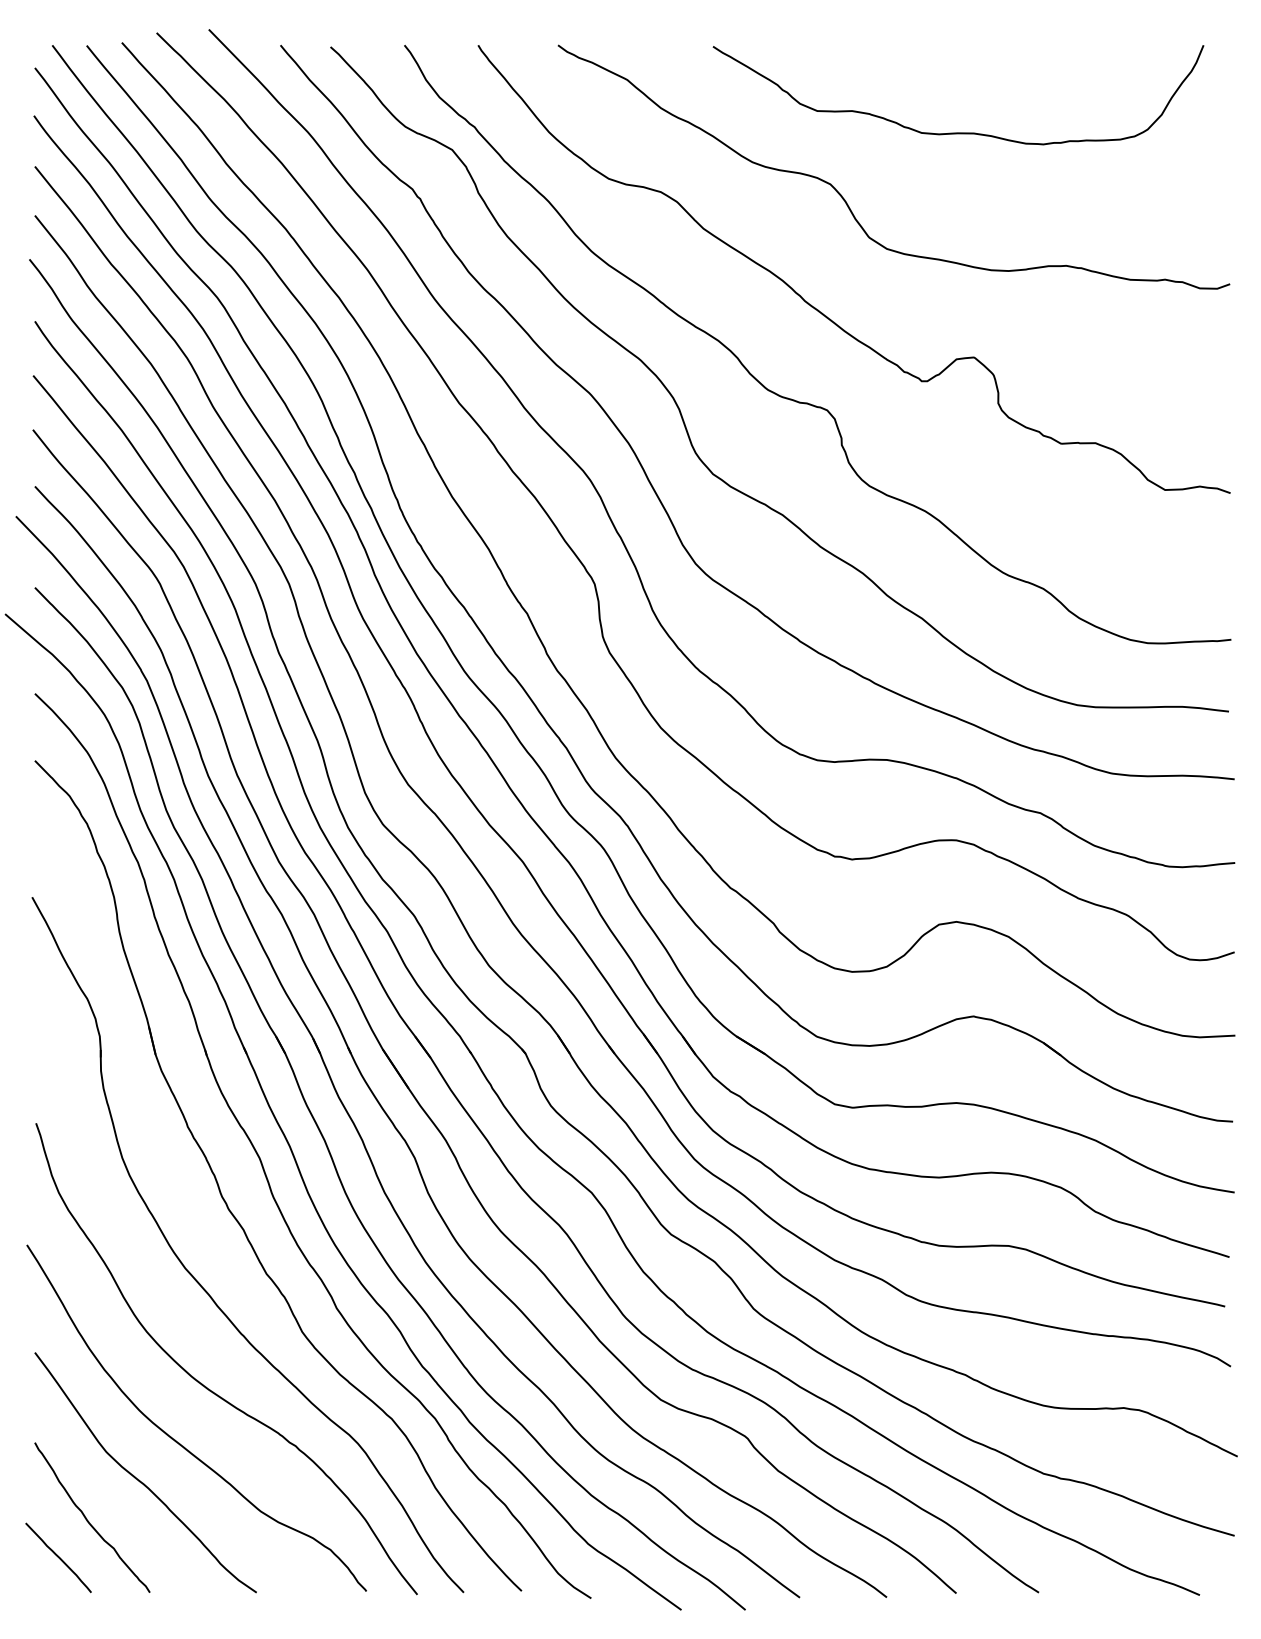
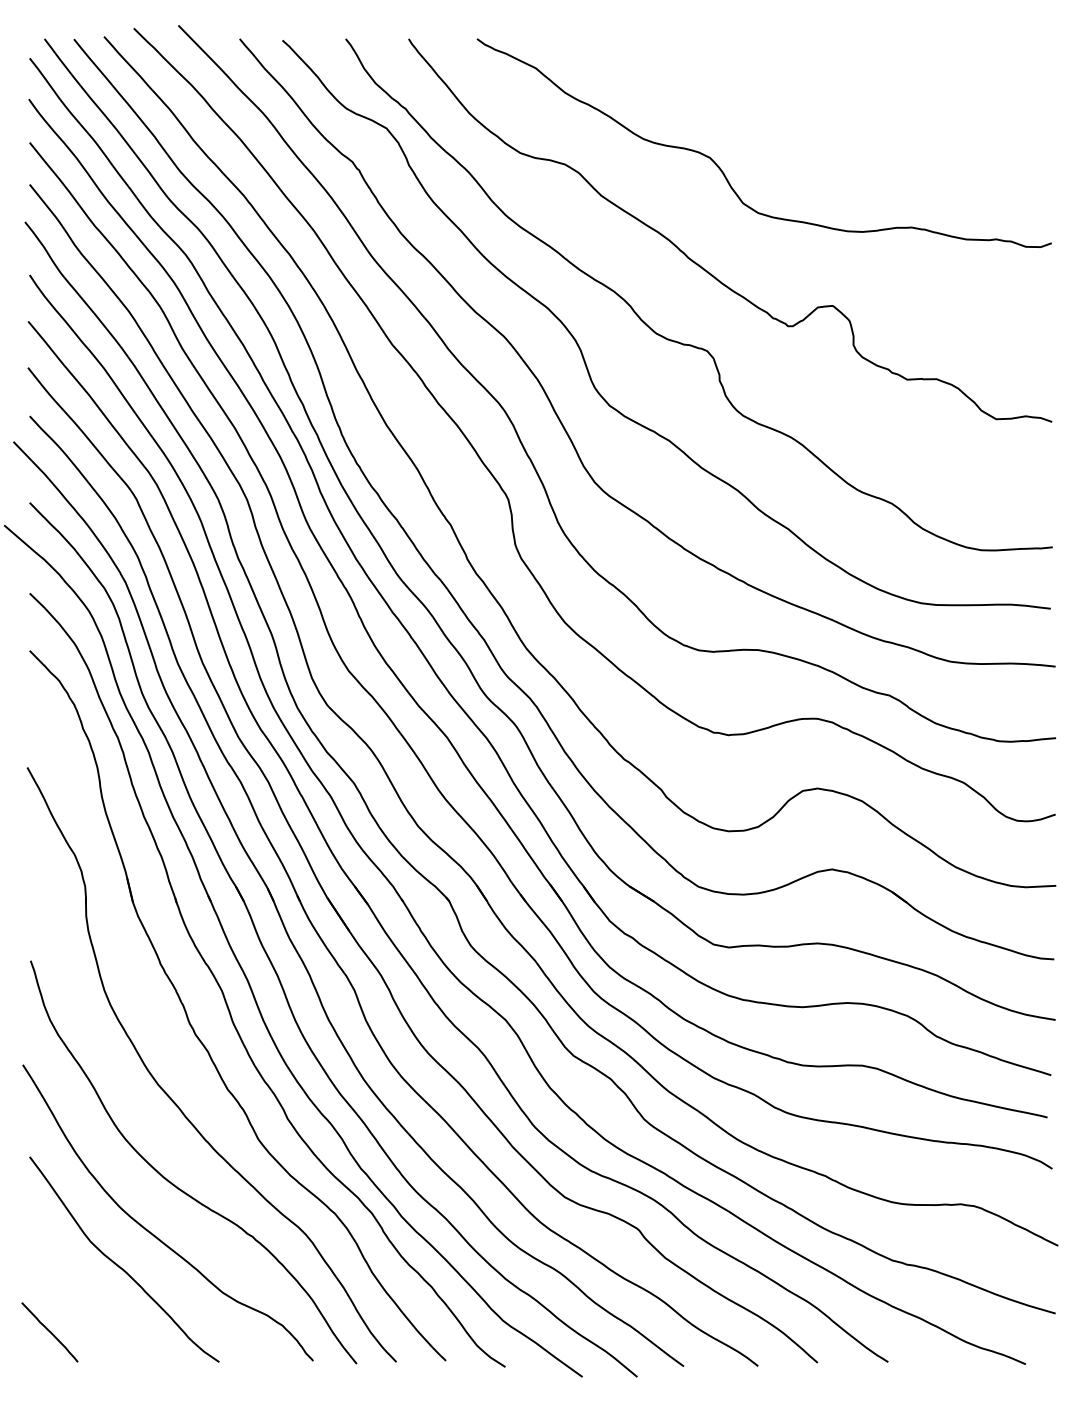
curve: (958, 132) -> (819, 113), removed
curve: (87, 1518) -> (74, 1298), removed

